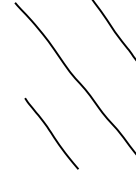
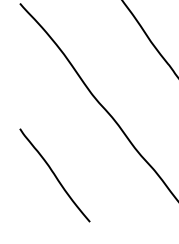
curve: (51, 133) -> (54, 175), moved

